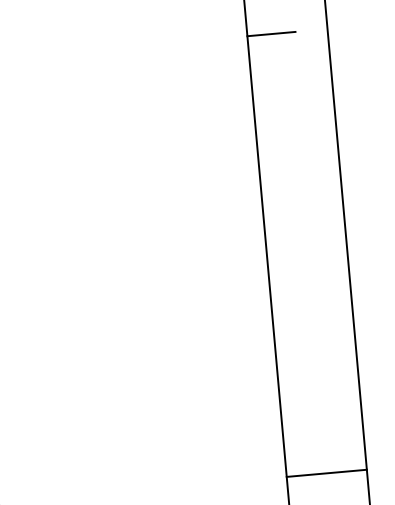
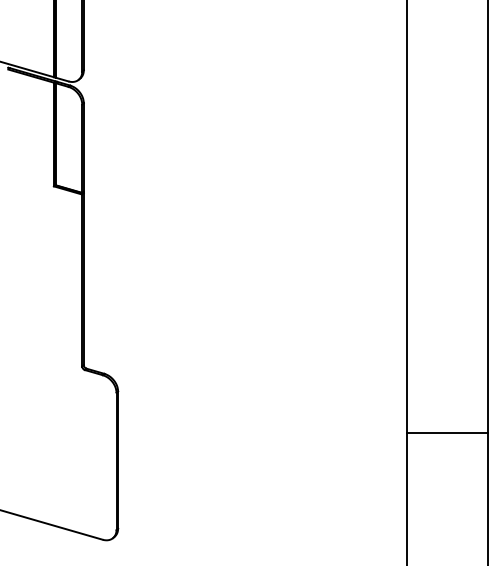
line: (271, 34) -> (431, 15), removed
line: (326, 473) -> (447, 432), moved

